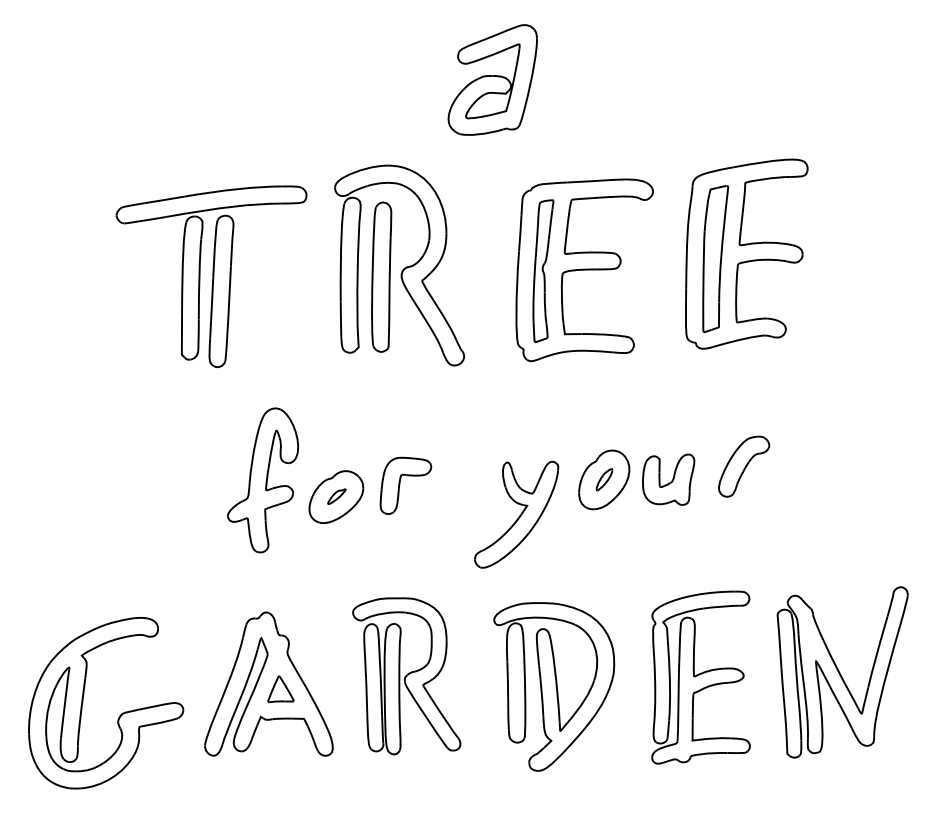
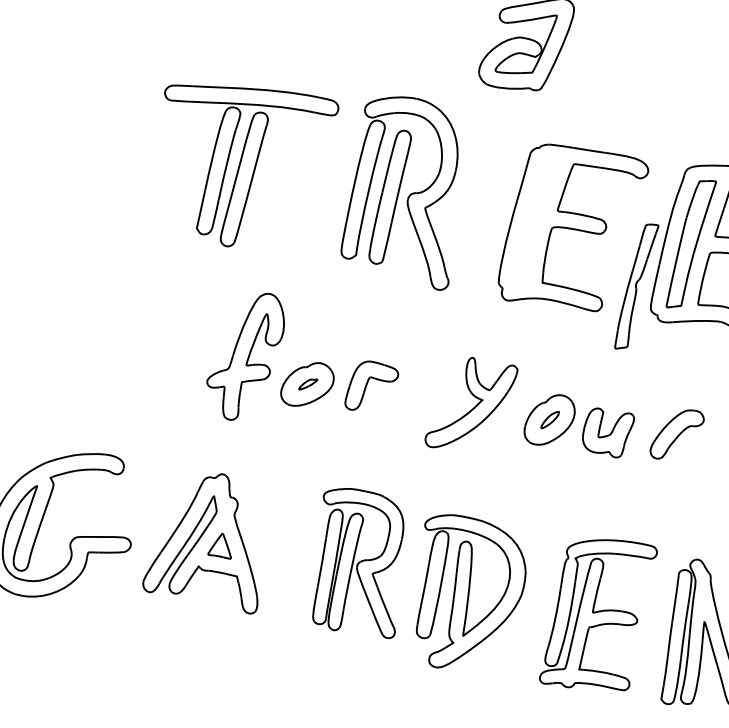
part: (543, 271) -> (636, 287), moved
part: (516, 514) -> (471, 405), moved
part: (406, 676) -> (359, 562), moved

